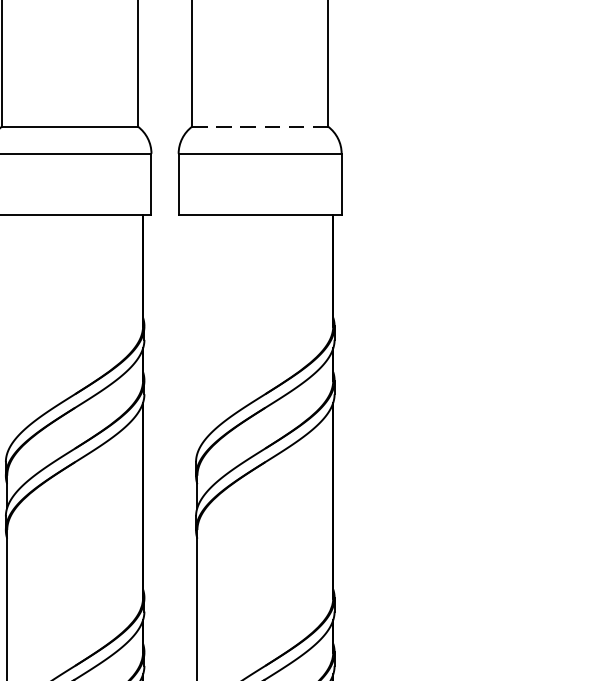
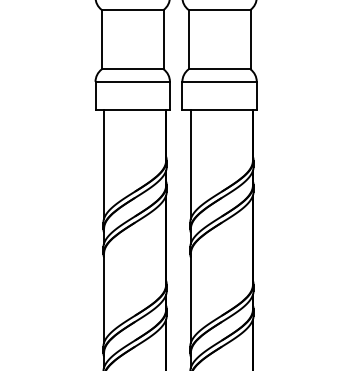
line: (259, 126) -> (219, 69), dashed -> solid
line: (8, 332) -> (104, 163), added
line: (196, 332) -> (190, 163), added

